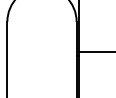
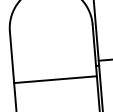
line: (41, 65) -> (54, 80), added

